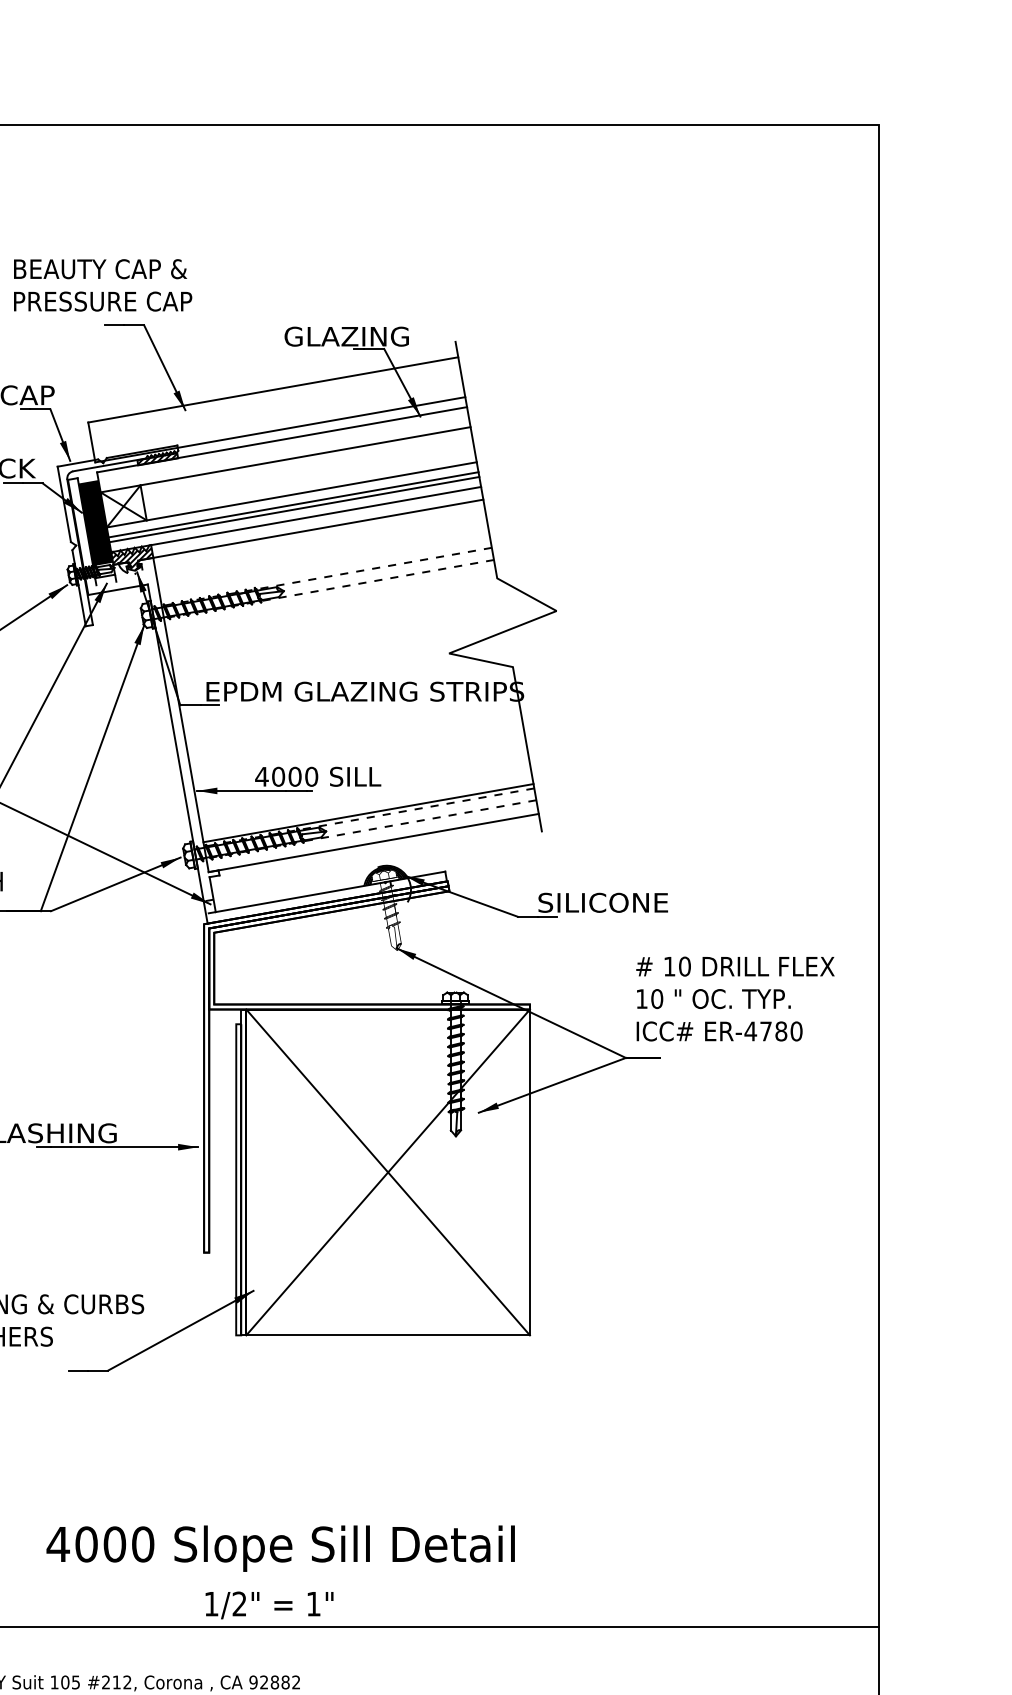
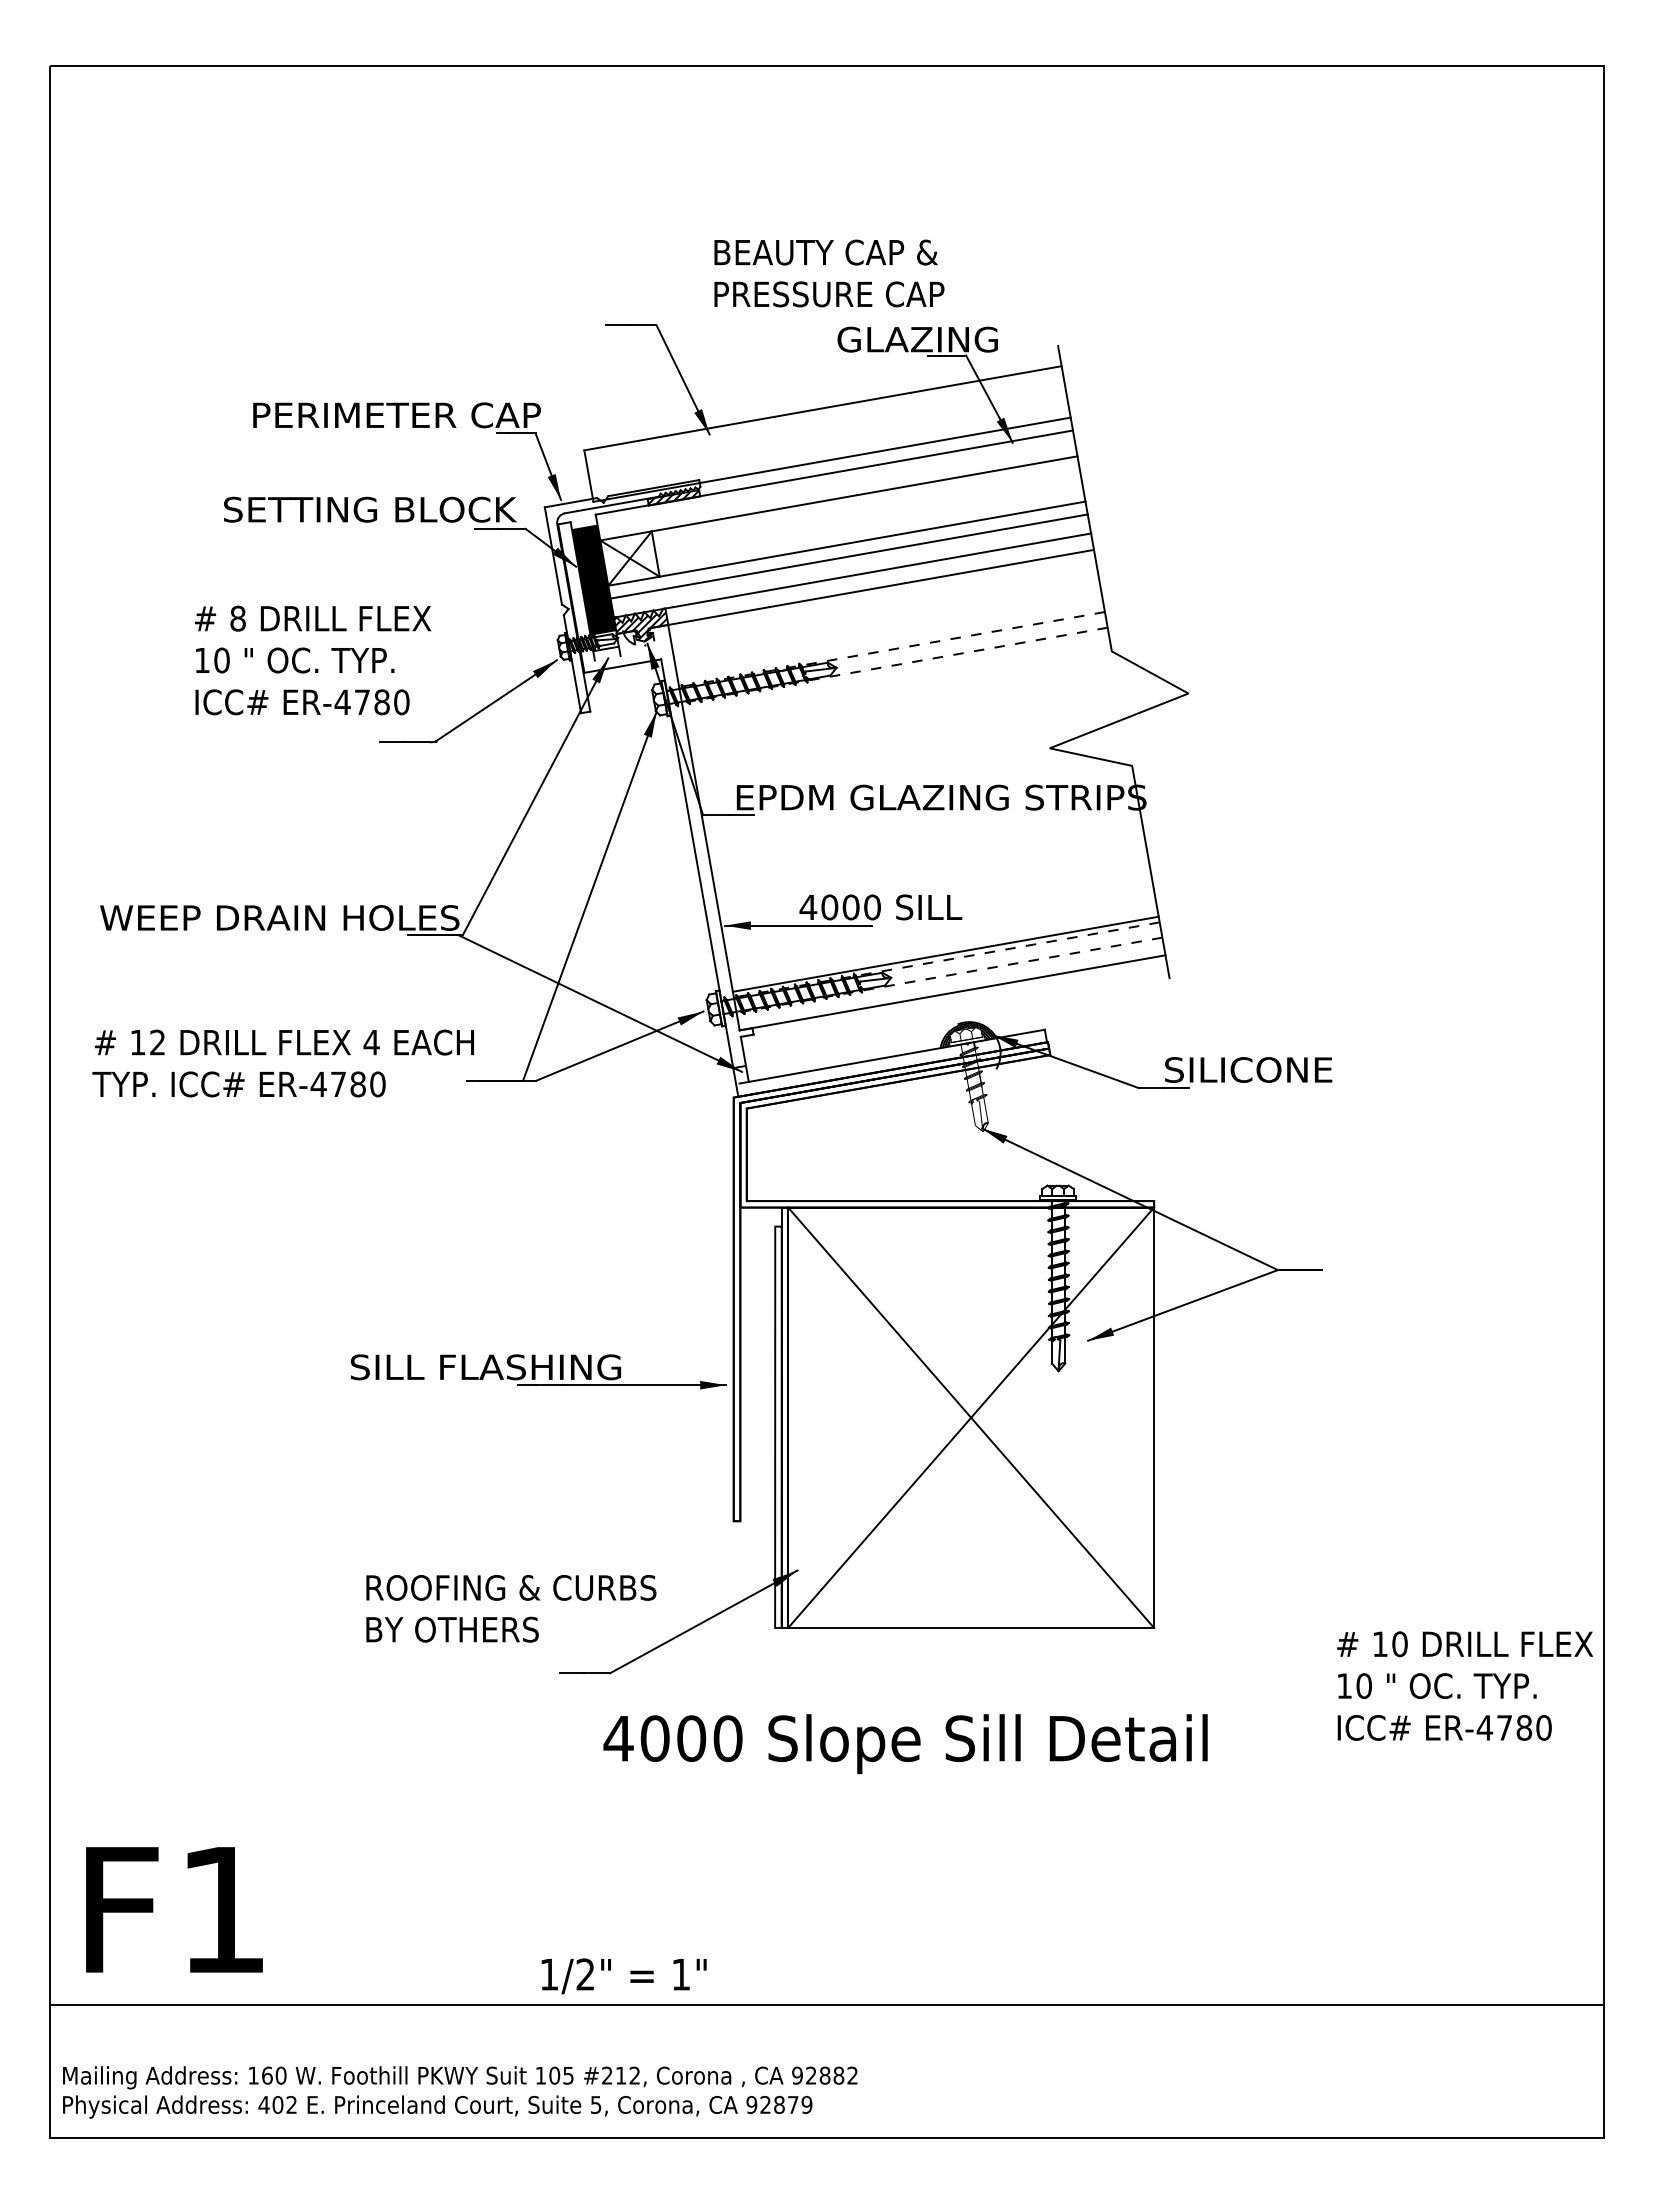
text: (103, 285) -> (829, 273), moved
line: (293, 509) -> (849, 562), removed
text: (735, 998) -> (1465, 1685), moved
text: (280, 1548) -> (905, 1744), moved
text: (269, 1605) -> (623, 1976), moved

